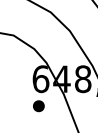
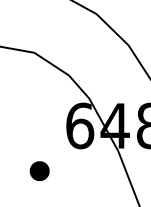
part: (38, 106) -> (39, 171), moved

